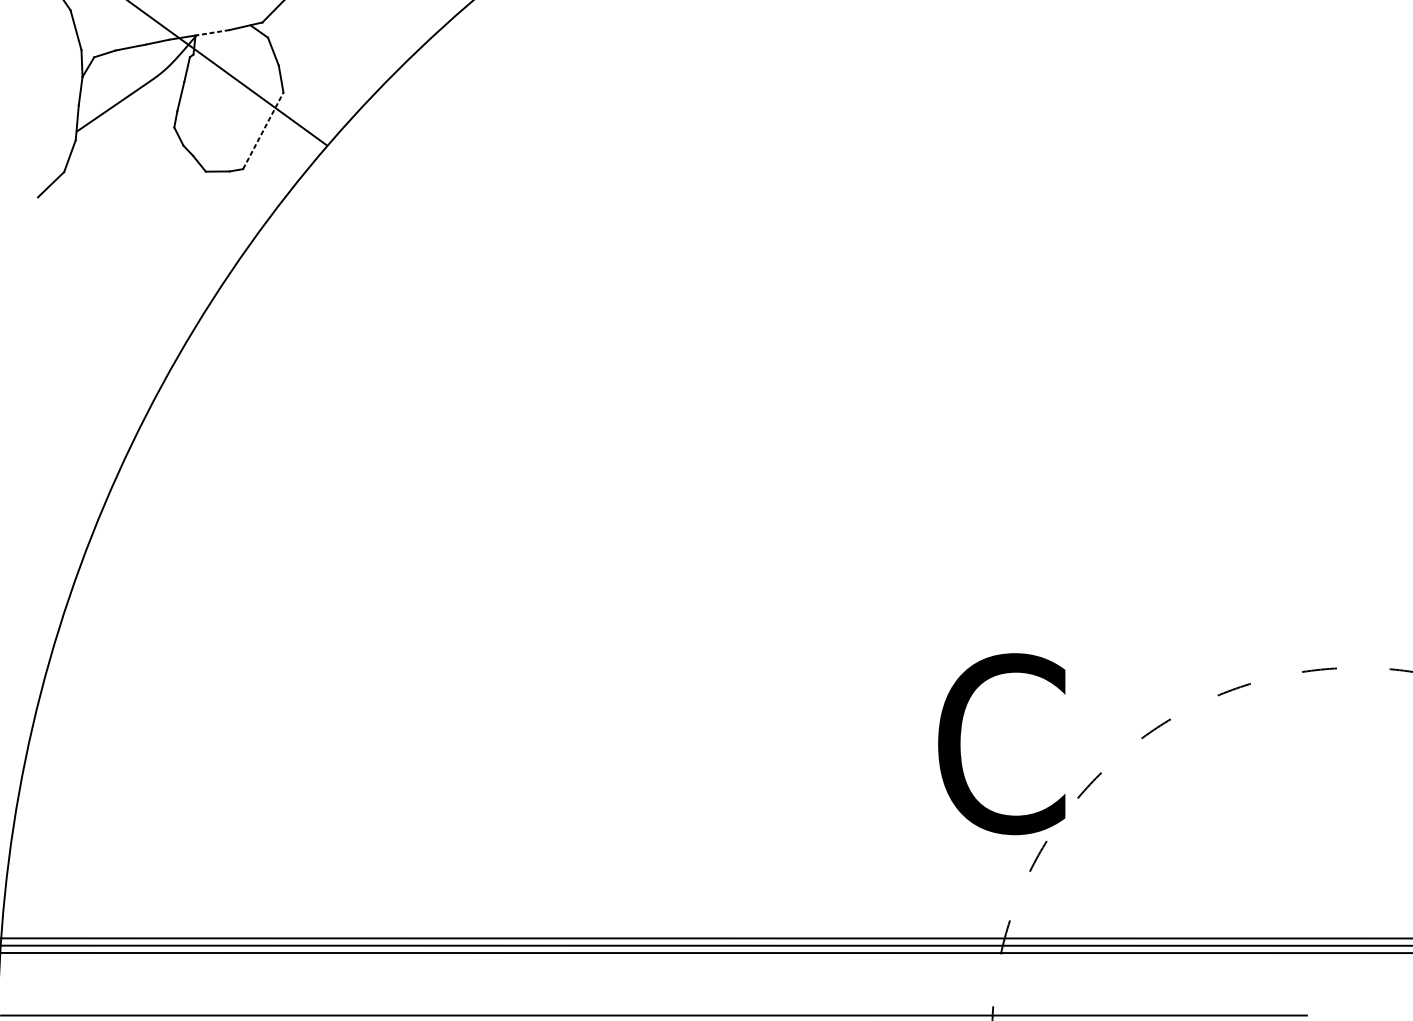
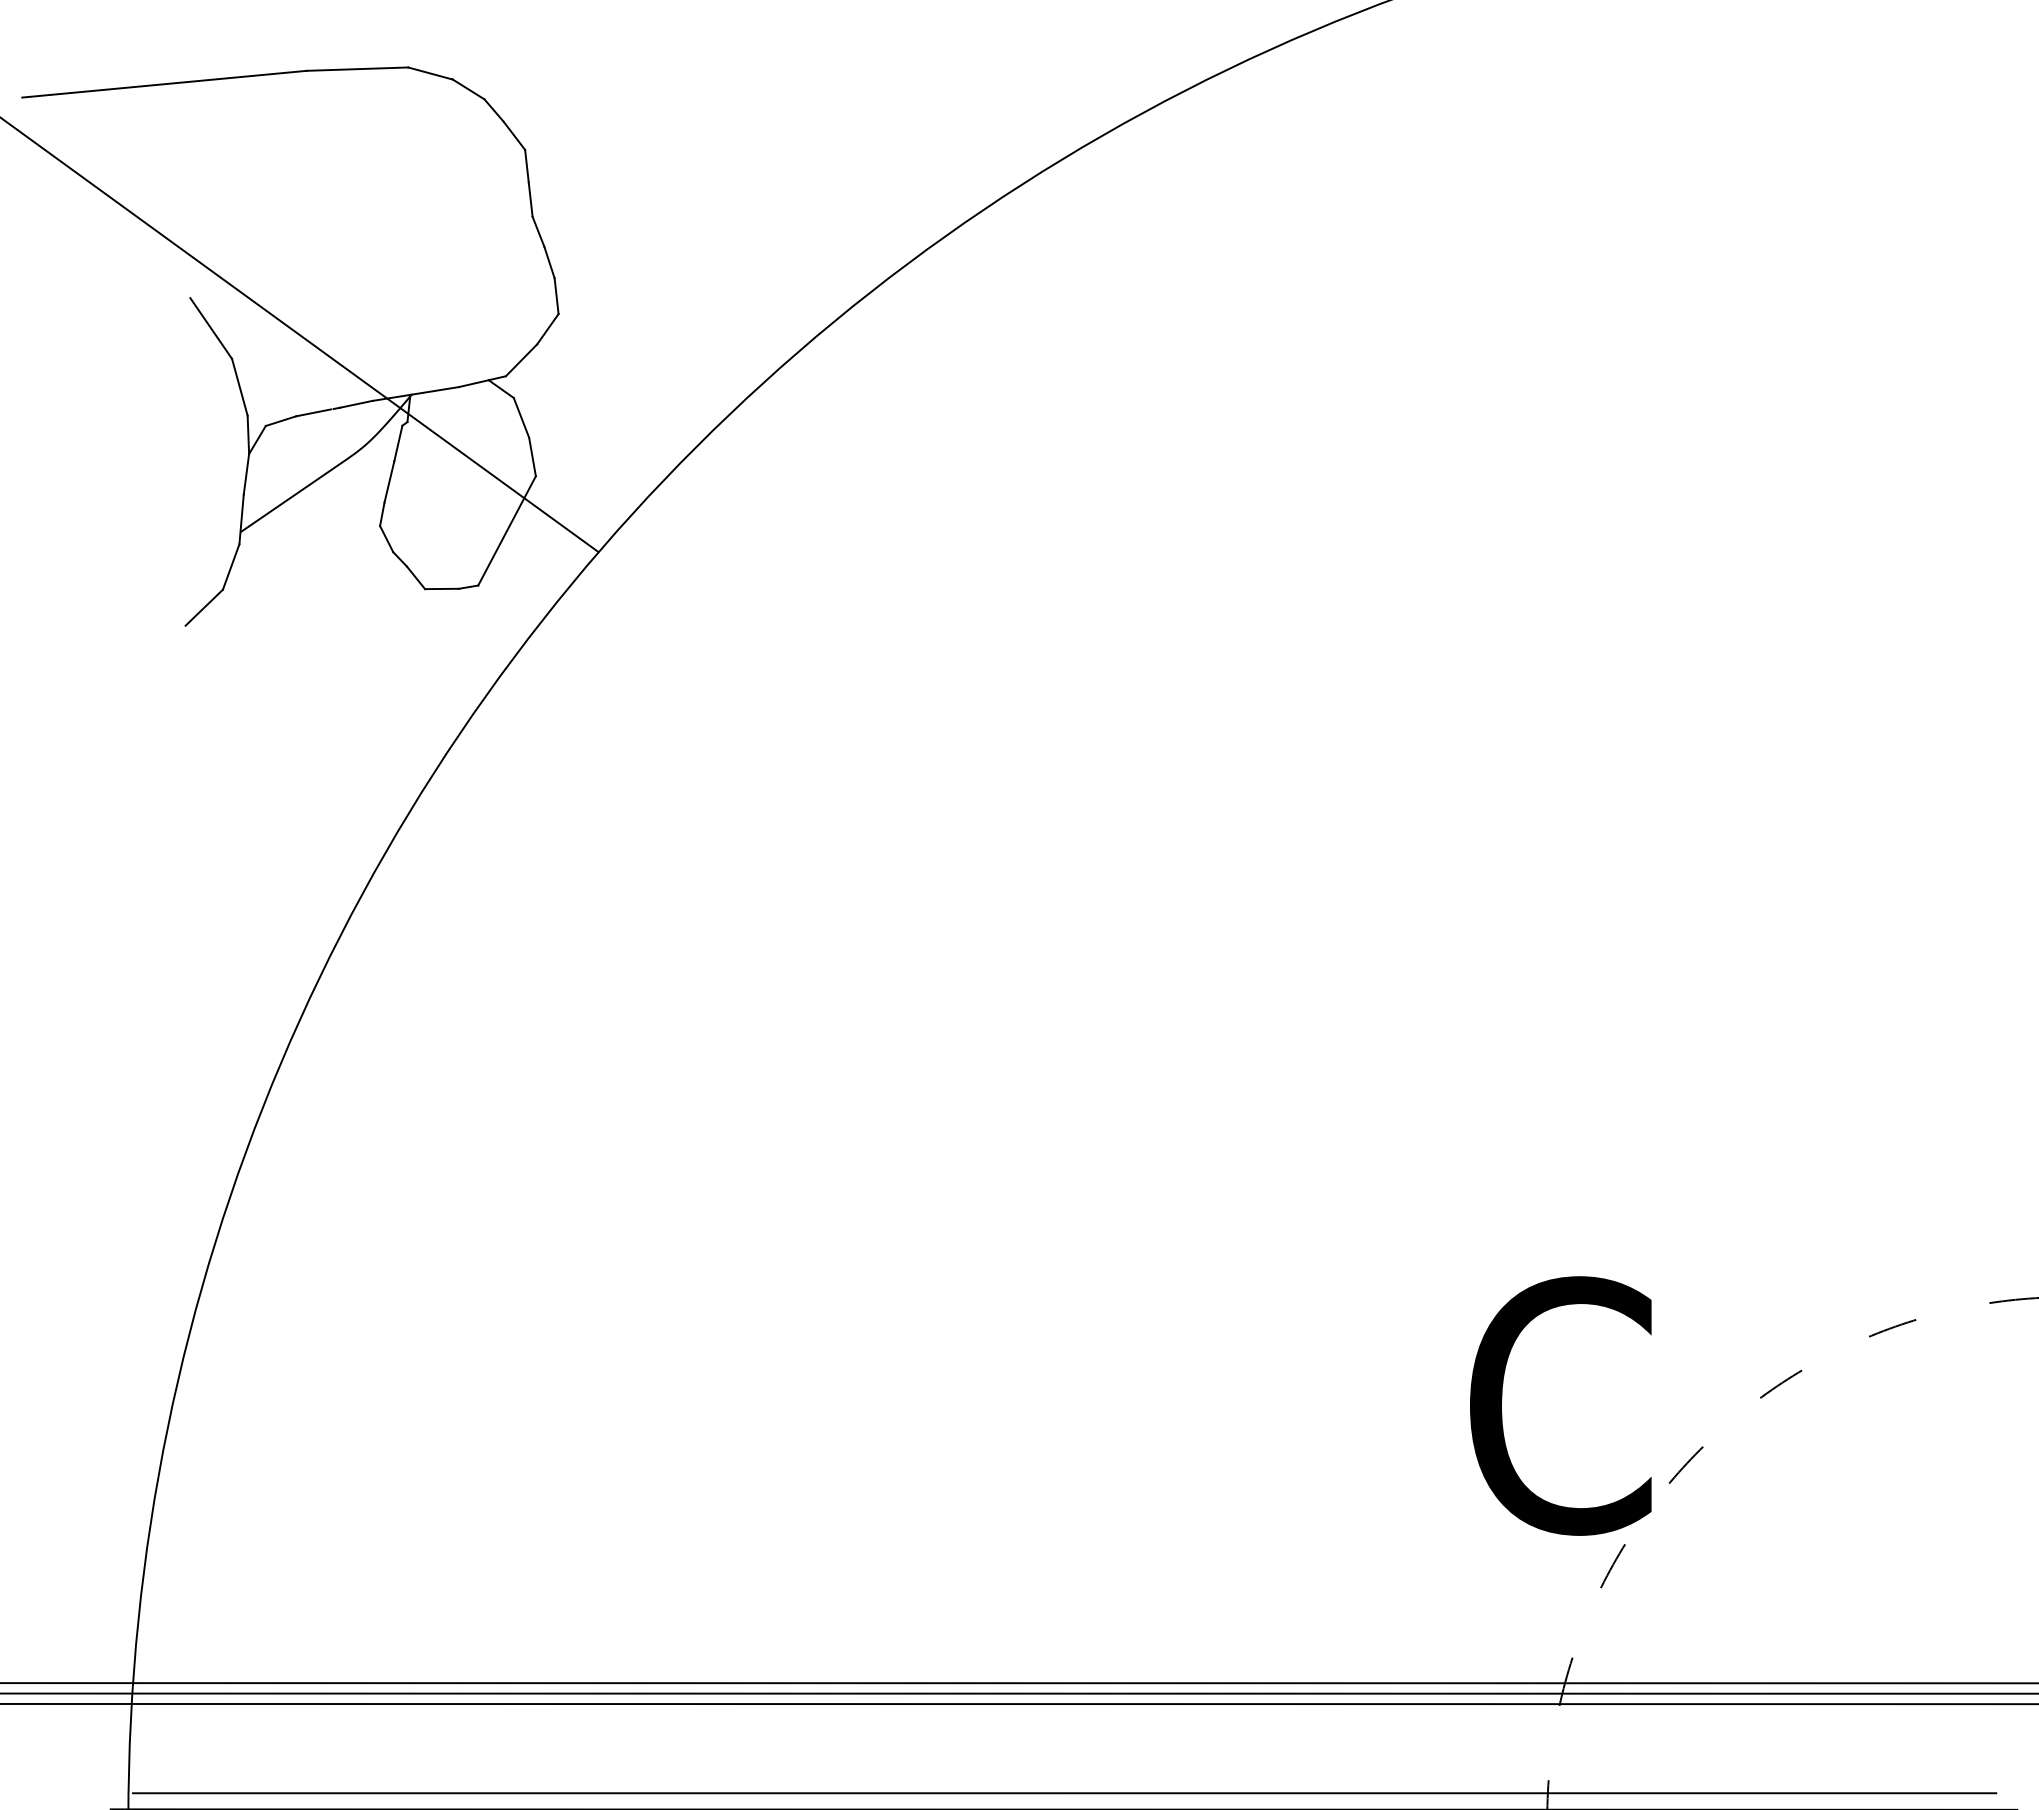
line: (213, 32) -> (435, 390), dashed -> solid
line: (263, 130) -> (507, 530), dashed -> solid

